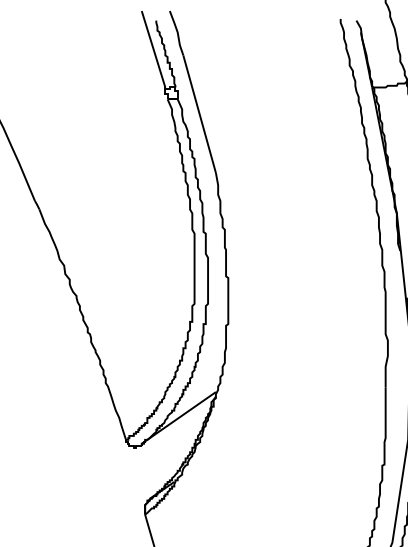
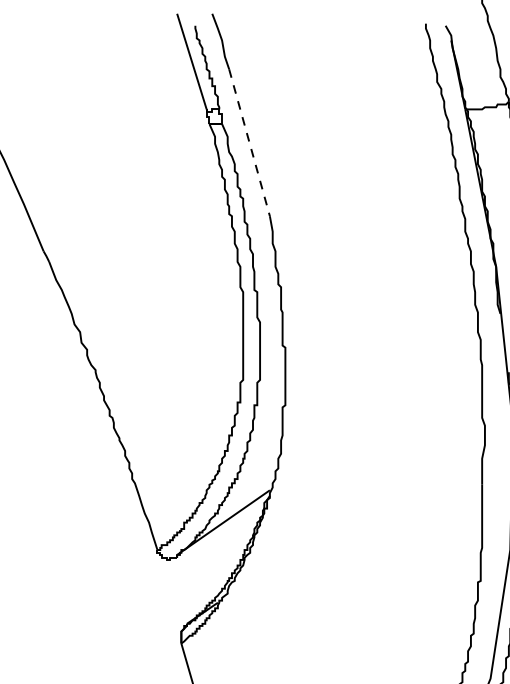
line: (199, 114) -> (249, 143), solid -> dashed

